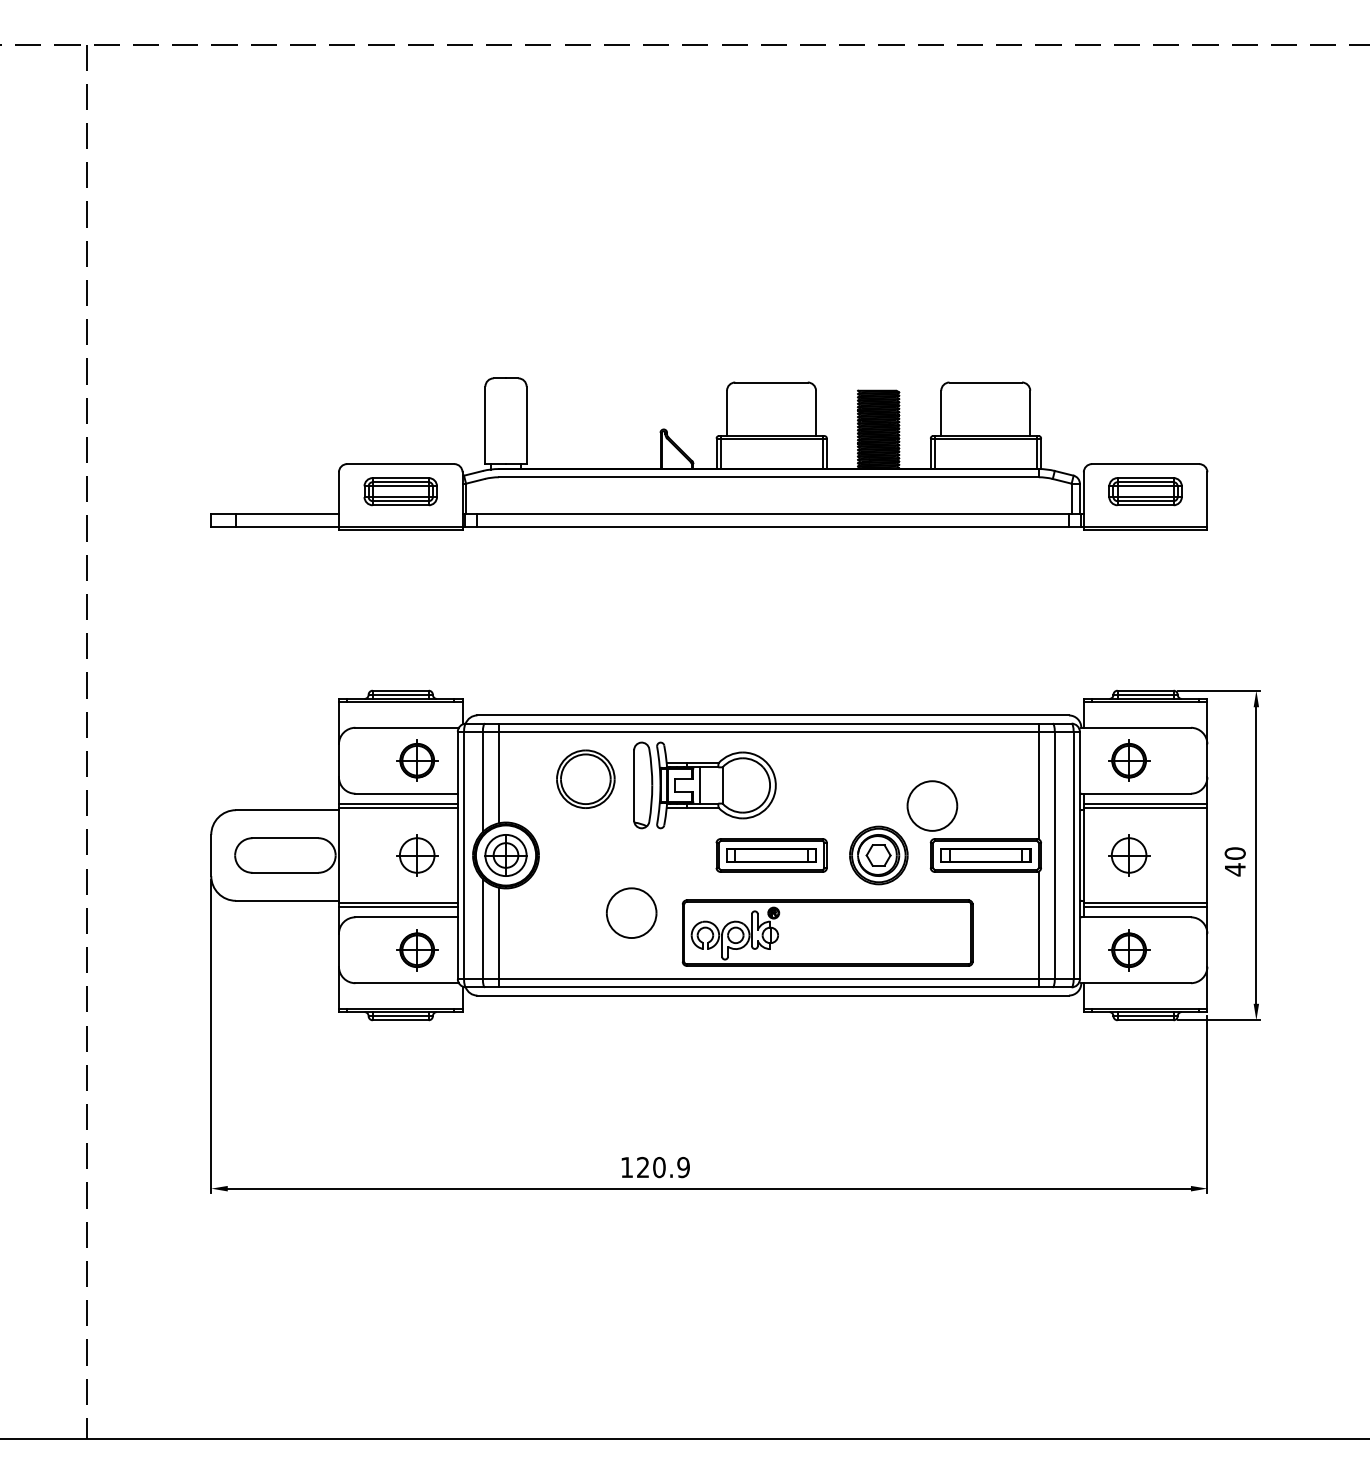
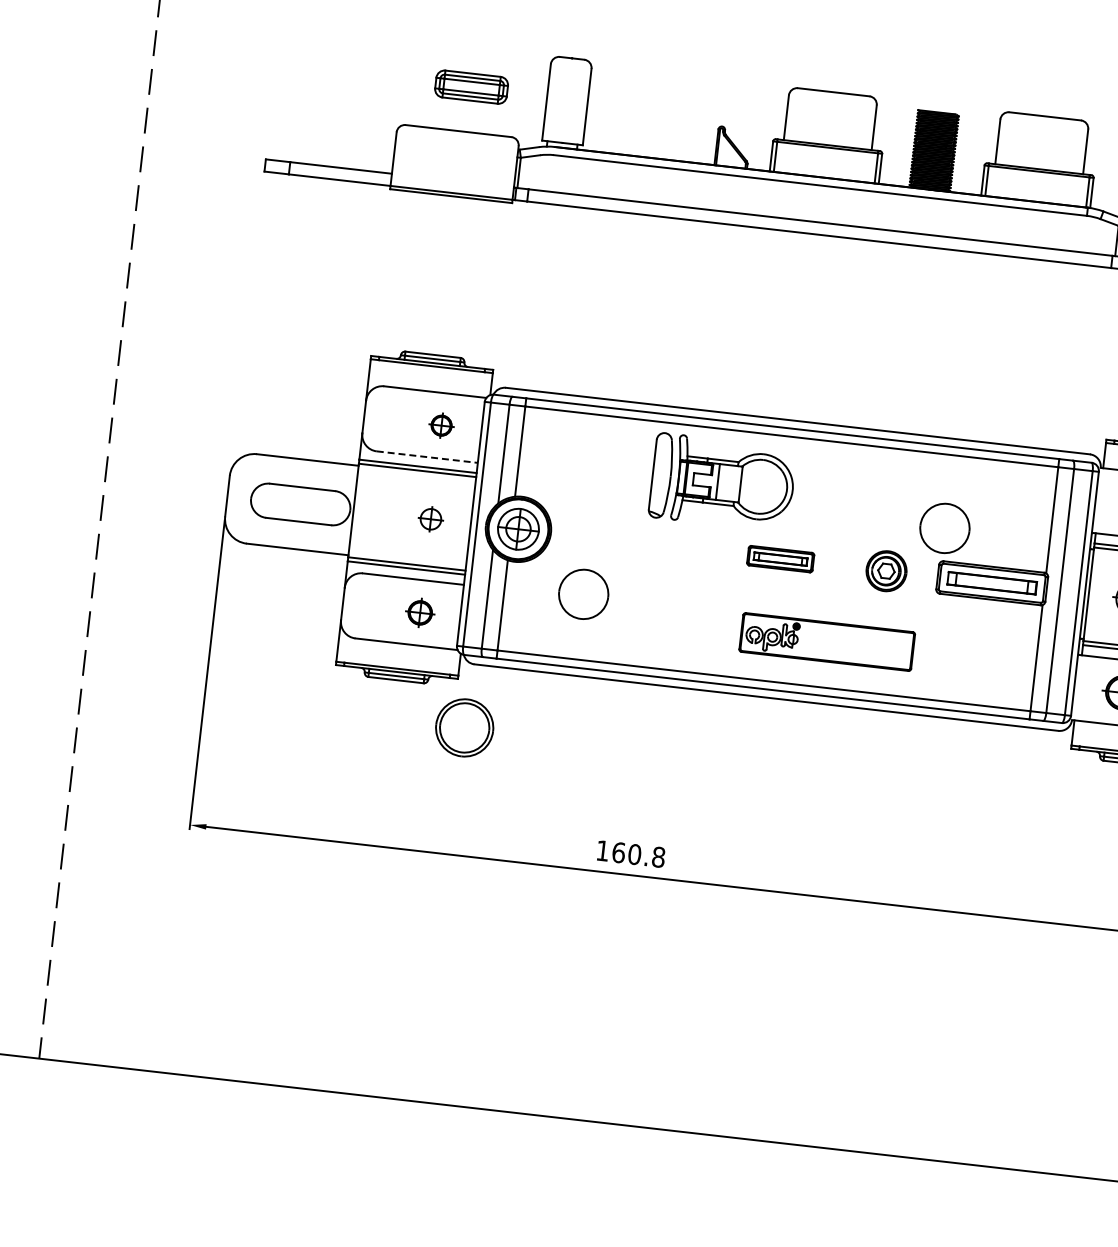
part: (400, 491) -> (471, 86), moved
part: (417, 760) -> (441, 425), size x0.6
part: (585, 778) -> (464, 727), moved
line: (407, 793) -> (428, 457), solid -> dashed
part: (417, 855) -> (431, 519), size x0.6
part: (771, 855) -> (780, 559), size x0.6
part: (878, 855) -> (886, 571), size x0.7
part: (631, 912) -> (583, 593), moved
part: (827, 932) -> (827, 641), size x0.6
part: (417, 950) -> (420, 613), size x0.7
text: (663, 1167) -> (638, 854), 120.9 -> 160.8

